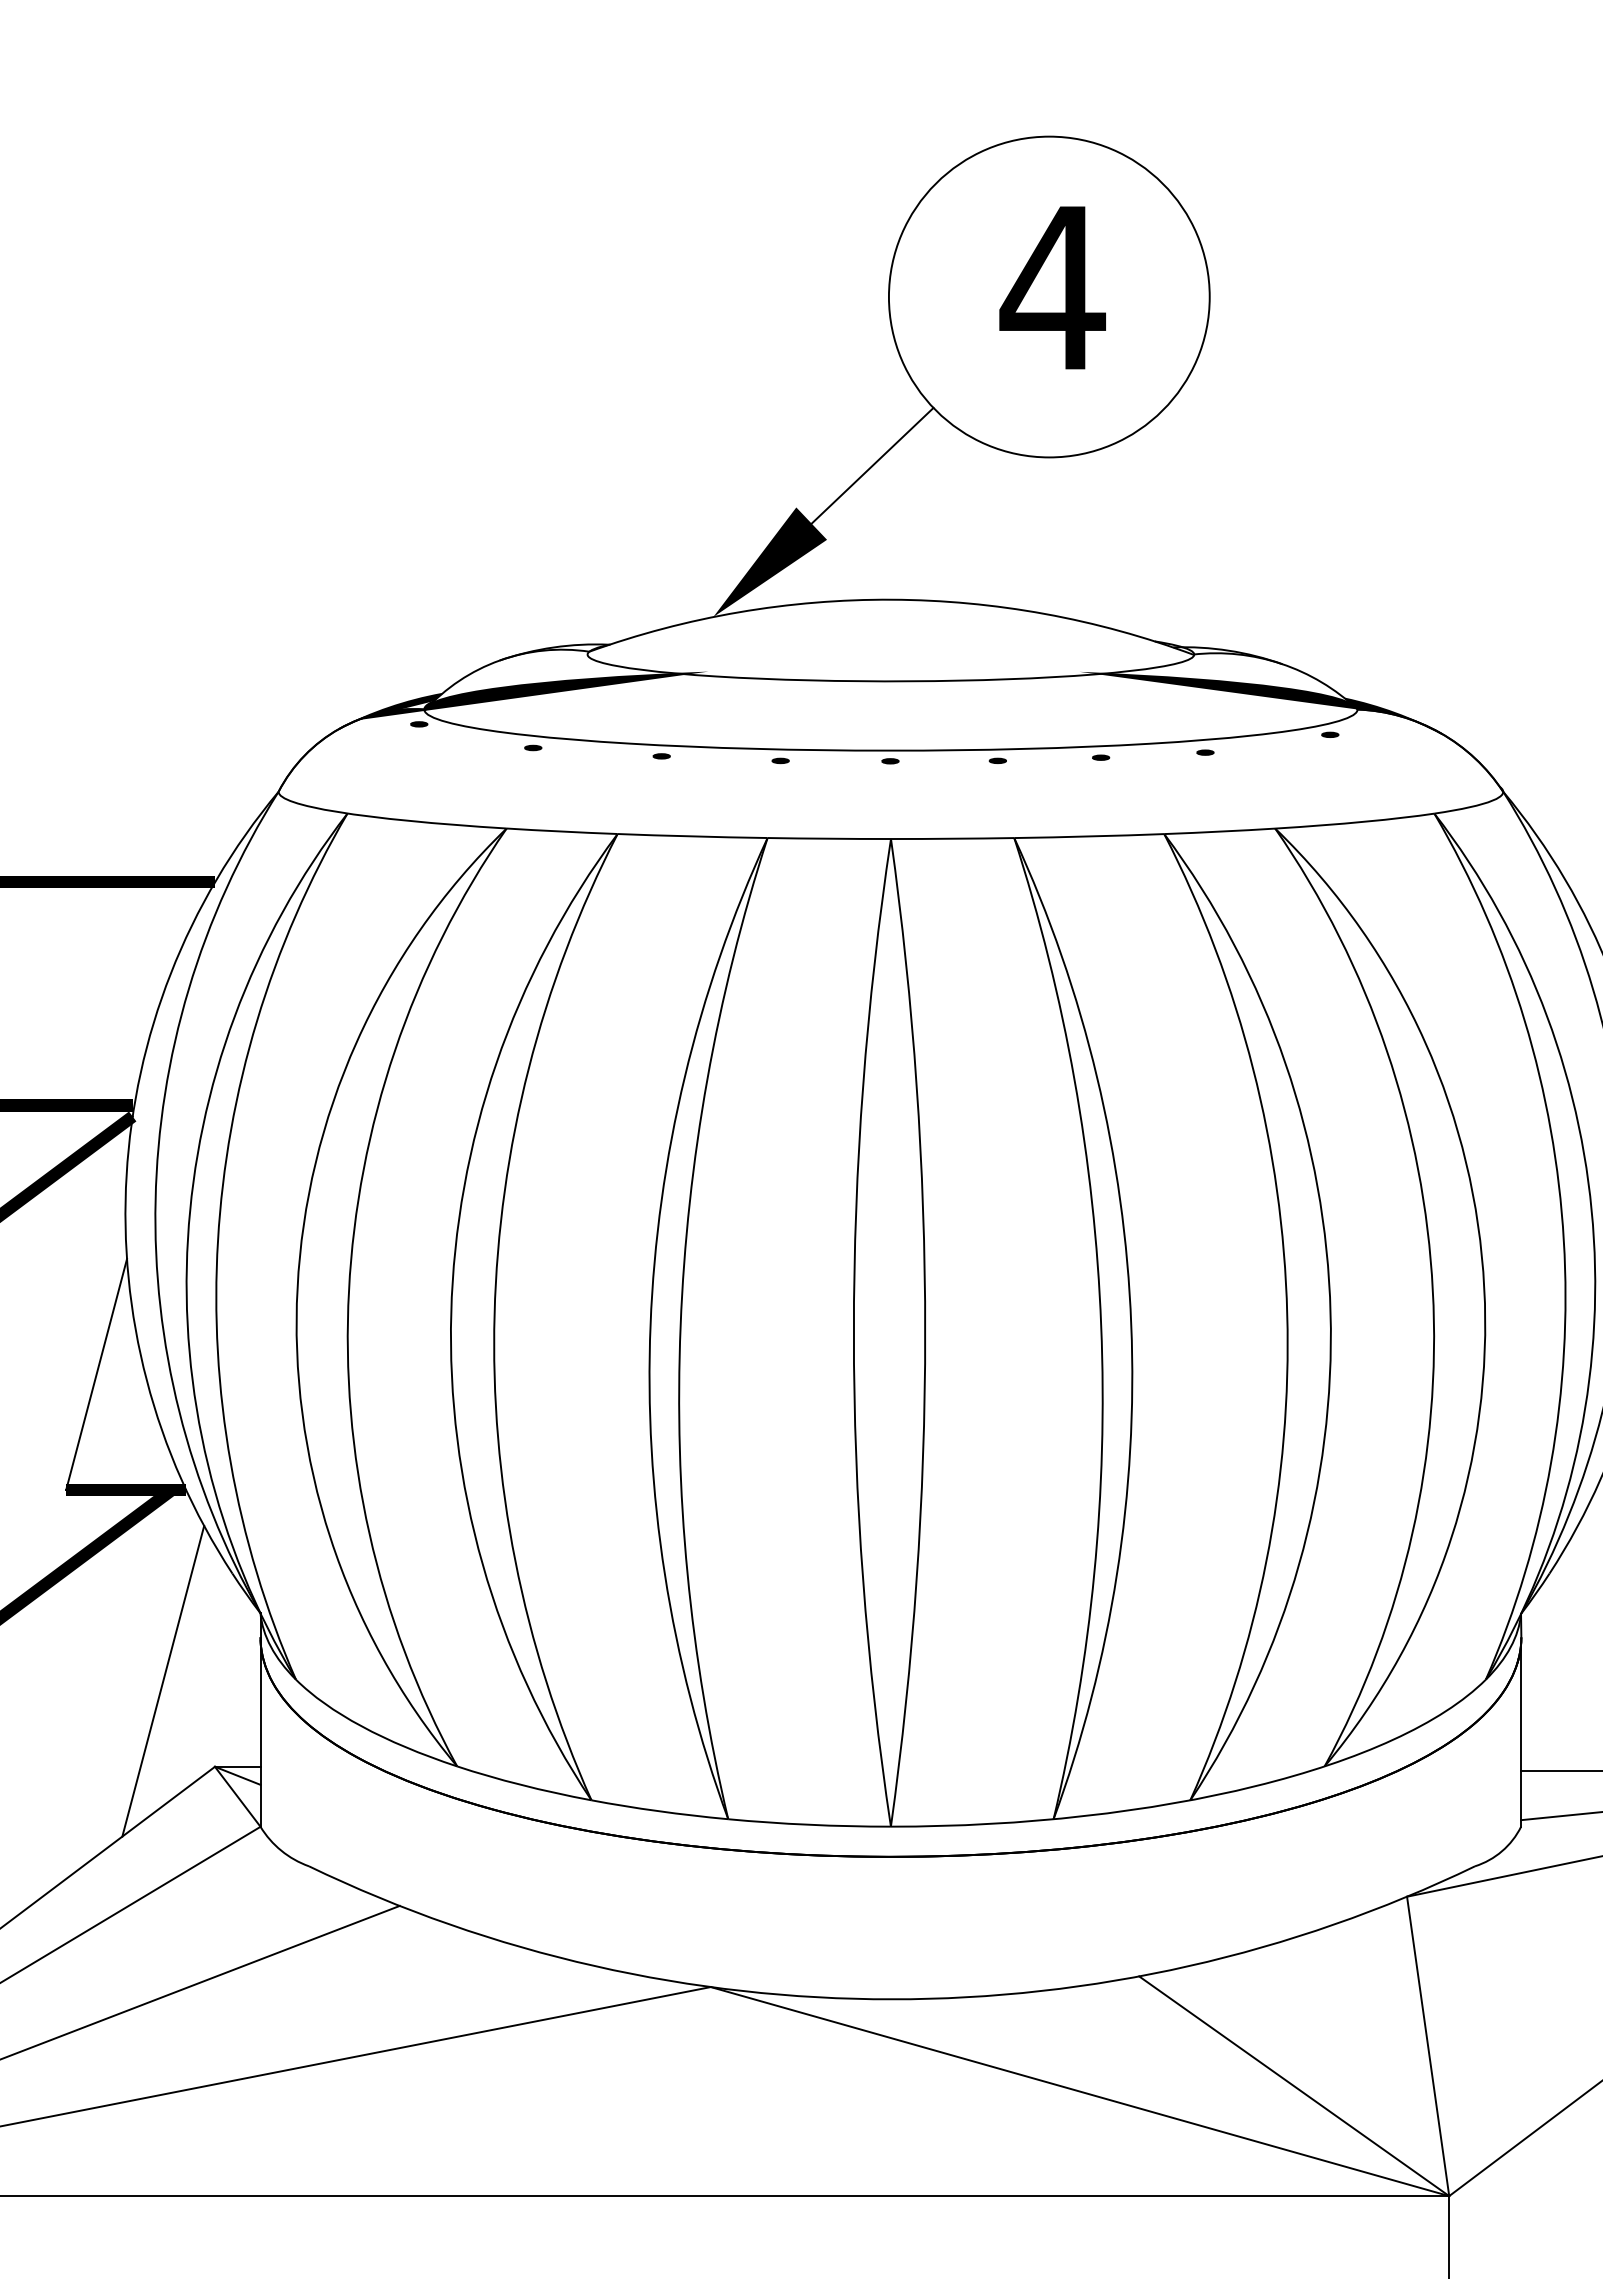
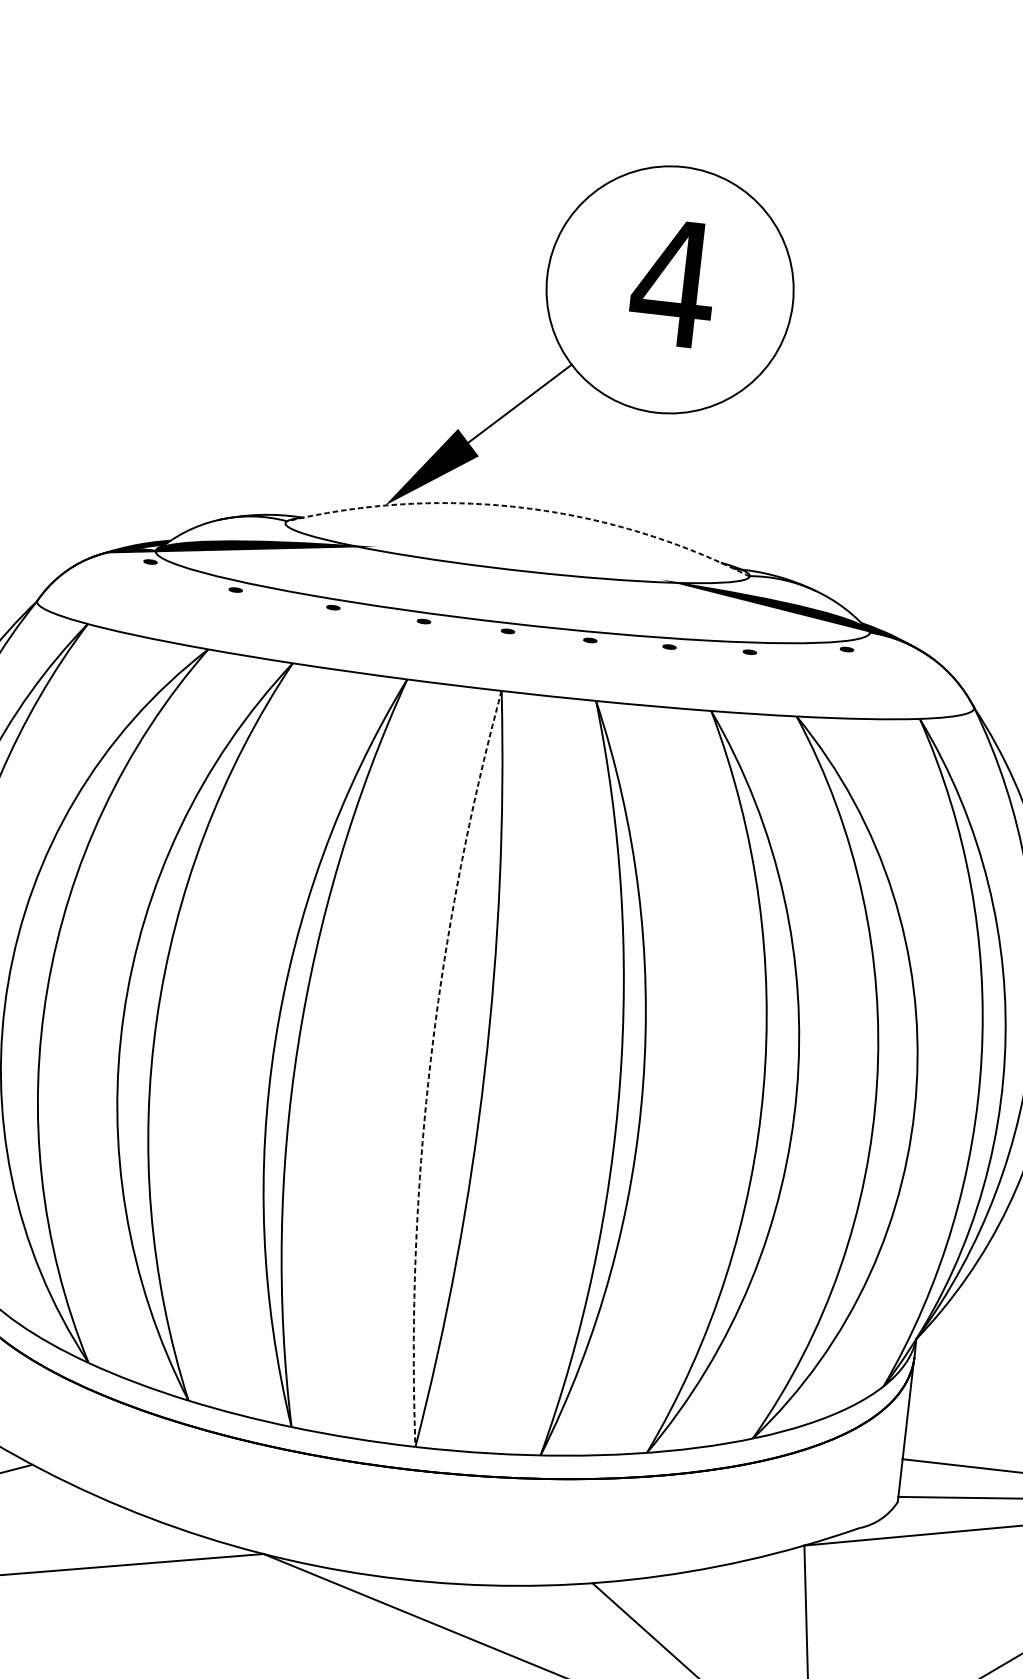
arc: (892, 599) -> (523, 507), solid -> dashed
arc: (853, 1332) -> (429, 1065), solid -> dashed

